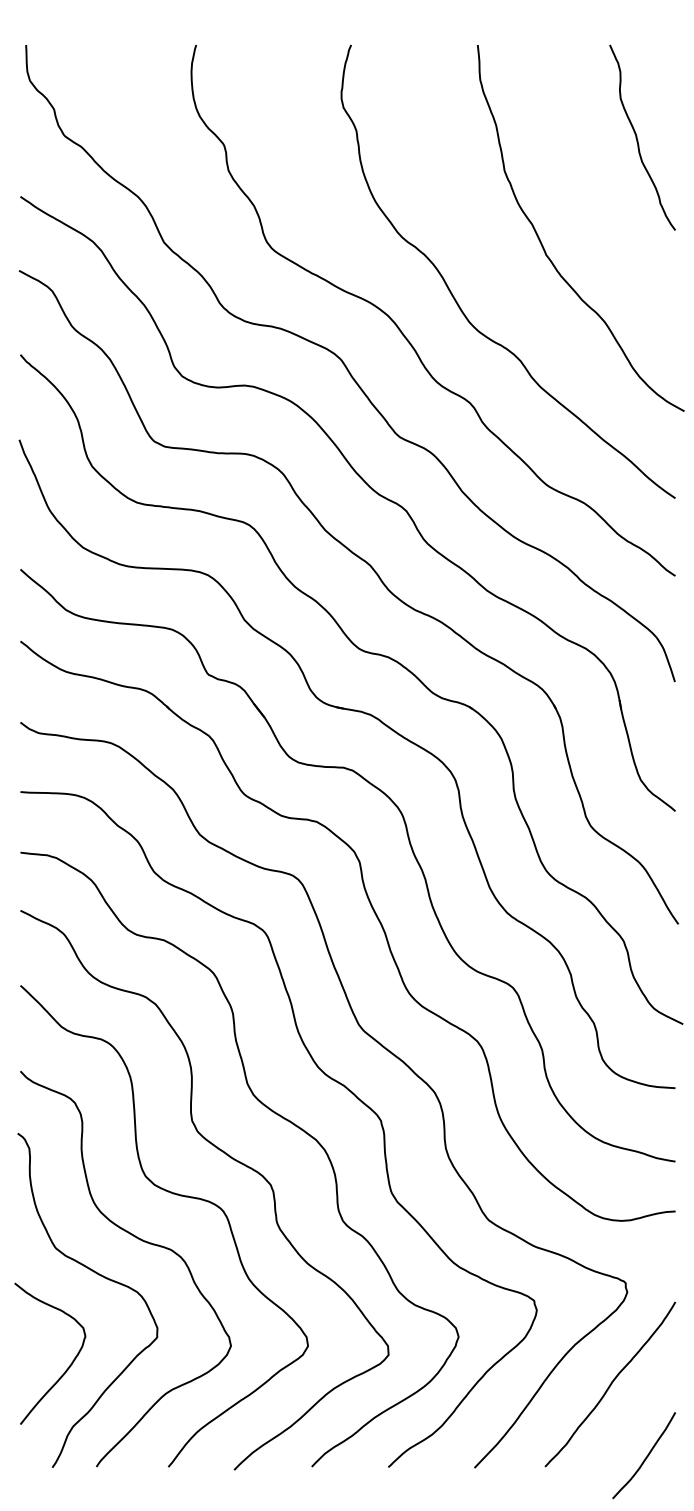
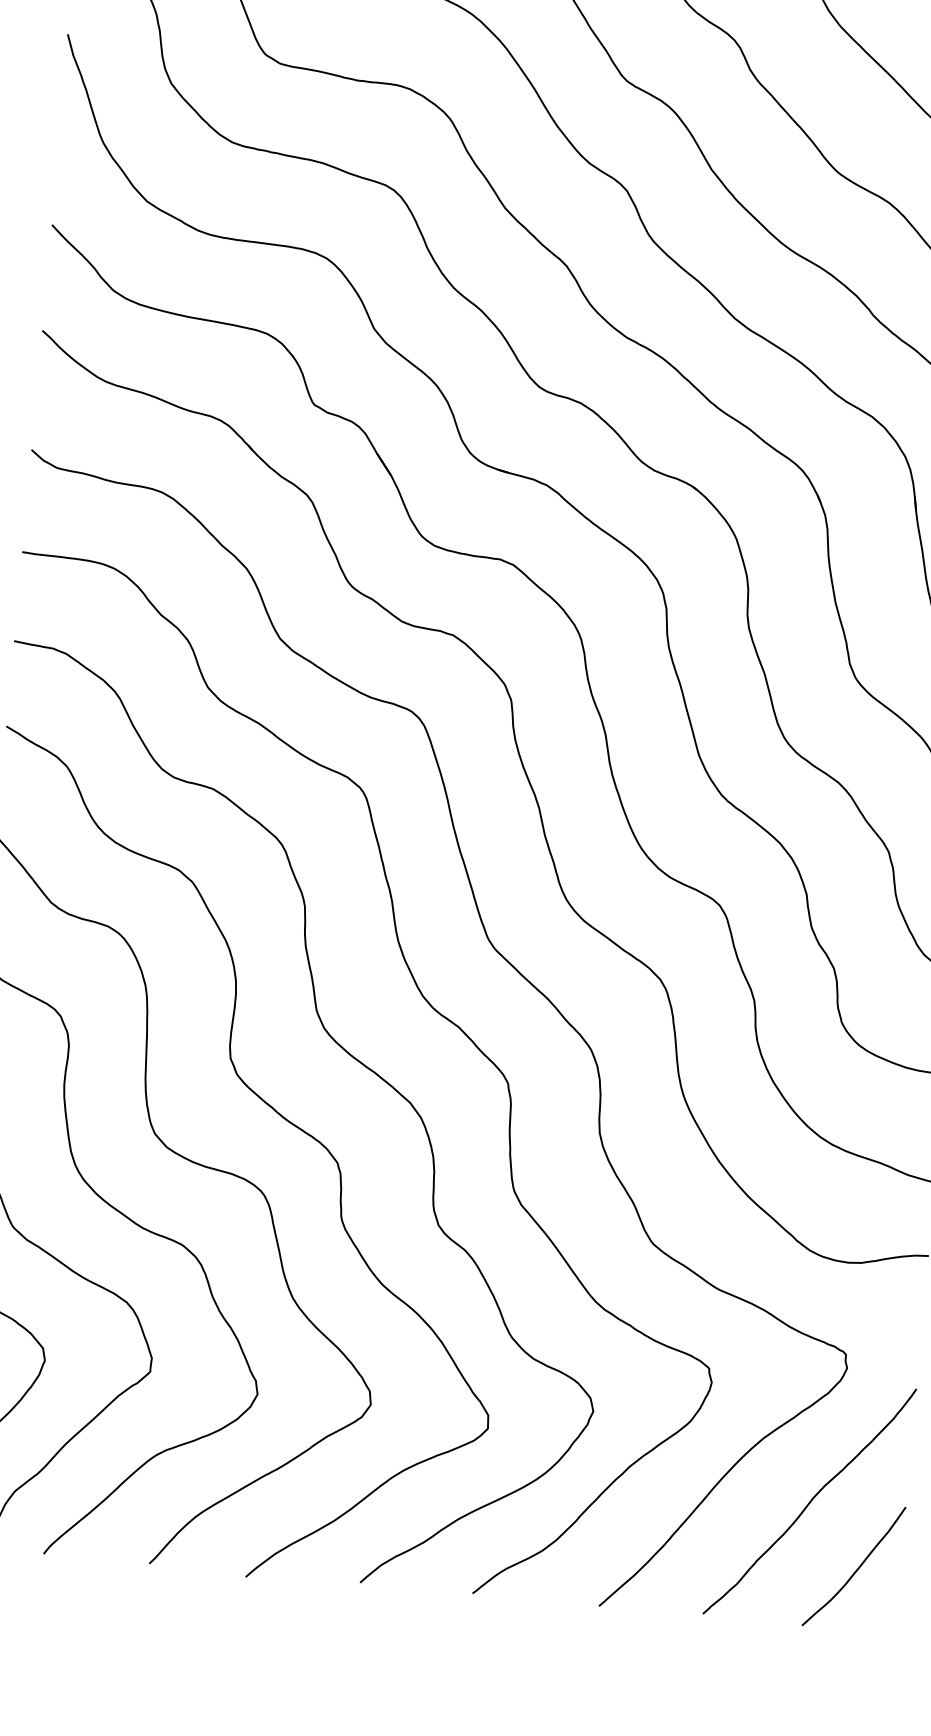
curve: (645, 1457) -> (855, 1569), moved

